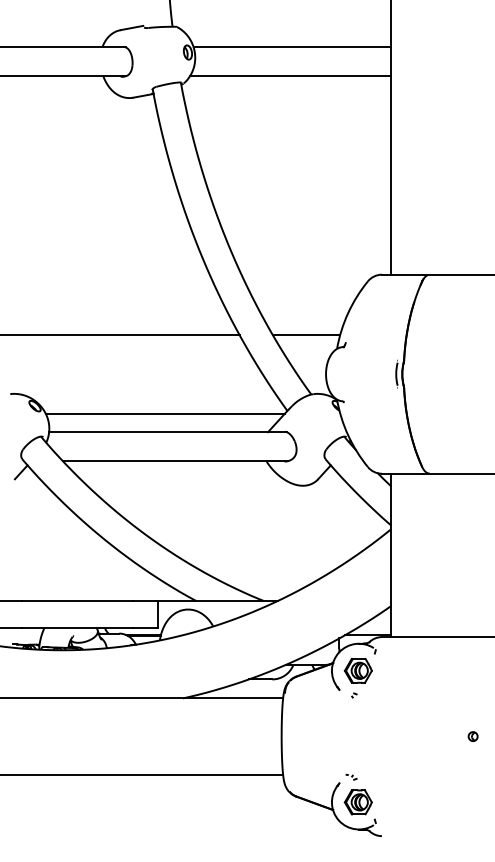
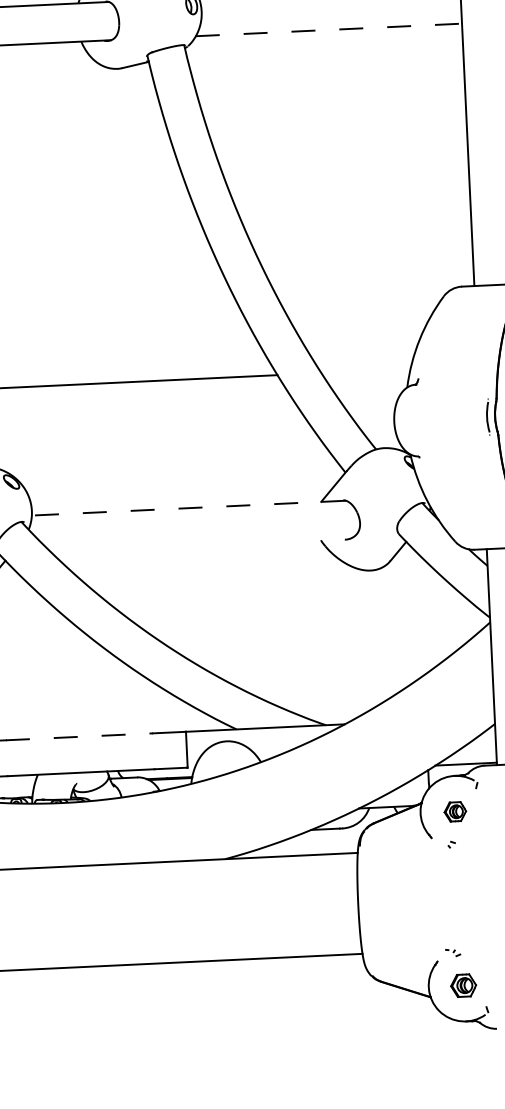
line: (290, 76) -> (328, 30), solid -> dashed
line: (306, 334) -> (365, 370), removed
line: (165, 413) -> (184, 483), removed
line: (167, 432) -> (188, 508), solid -> dashed
line: (174, 461) -> (199, 546), removed
line: (77, 600) -> (79, 736), solid -> dashed
part: (357, 670) -> (454, 811), size x0.6
part: (357, 802) -> (462, 985), size x0.7

